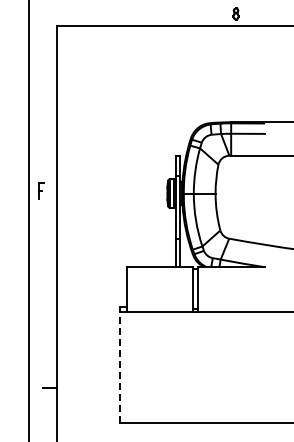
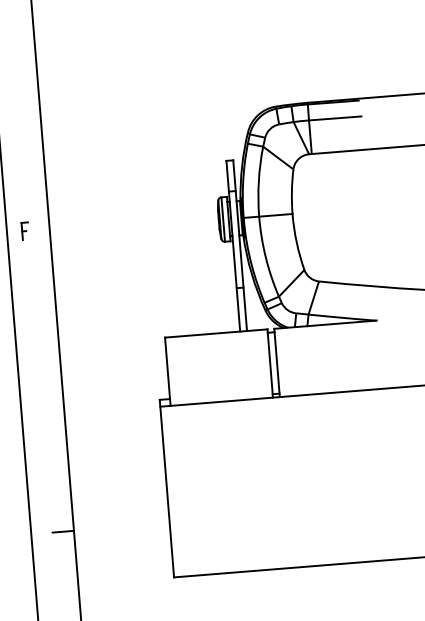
part: (41, 190) -> (25, 230), size x0.71
line: (119, 365) -> (166, 489), dashed -> solid

